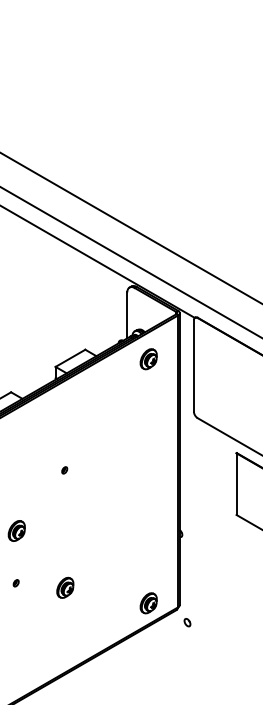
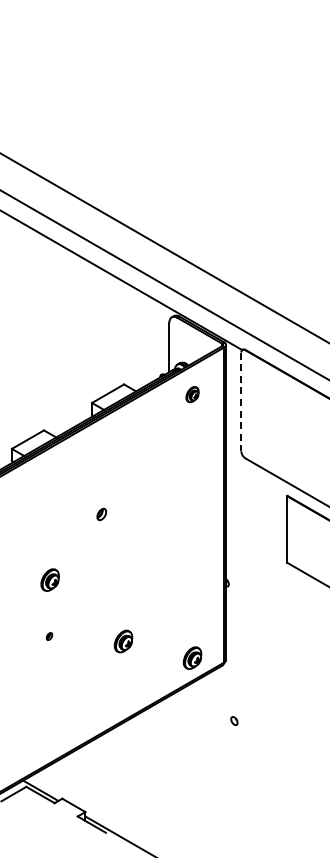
part: (148, 359) -> (192, 394), size x0.7
line: (194, 366) -> (241, 402), solid -> dashed
part: (64, 470) -> (101, 514), size x1.6
part: (65, 587) -> (123, 641), moved
part: (187, 622) -> (234, 720), moved

